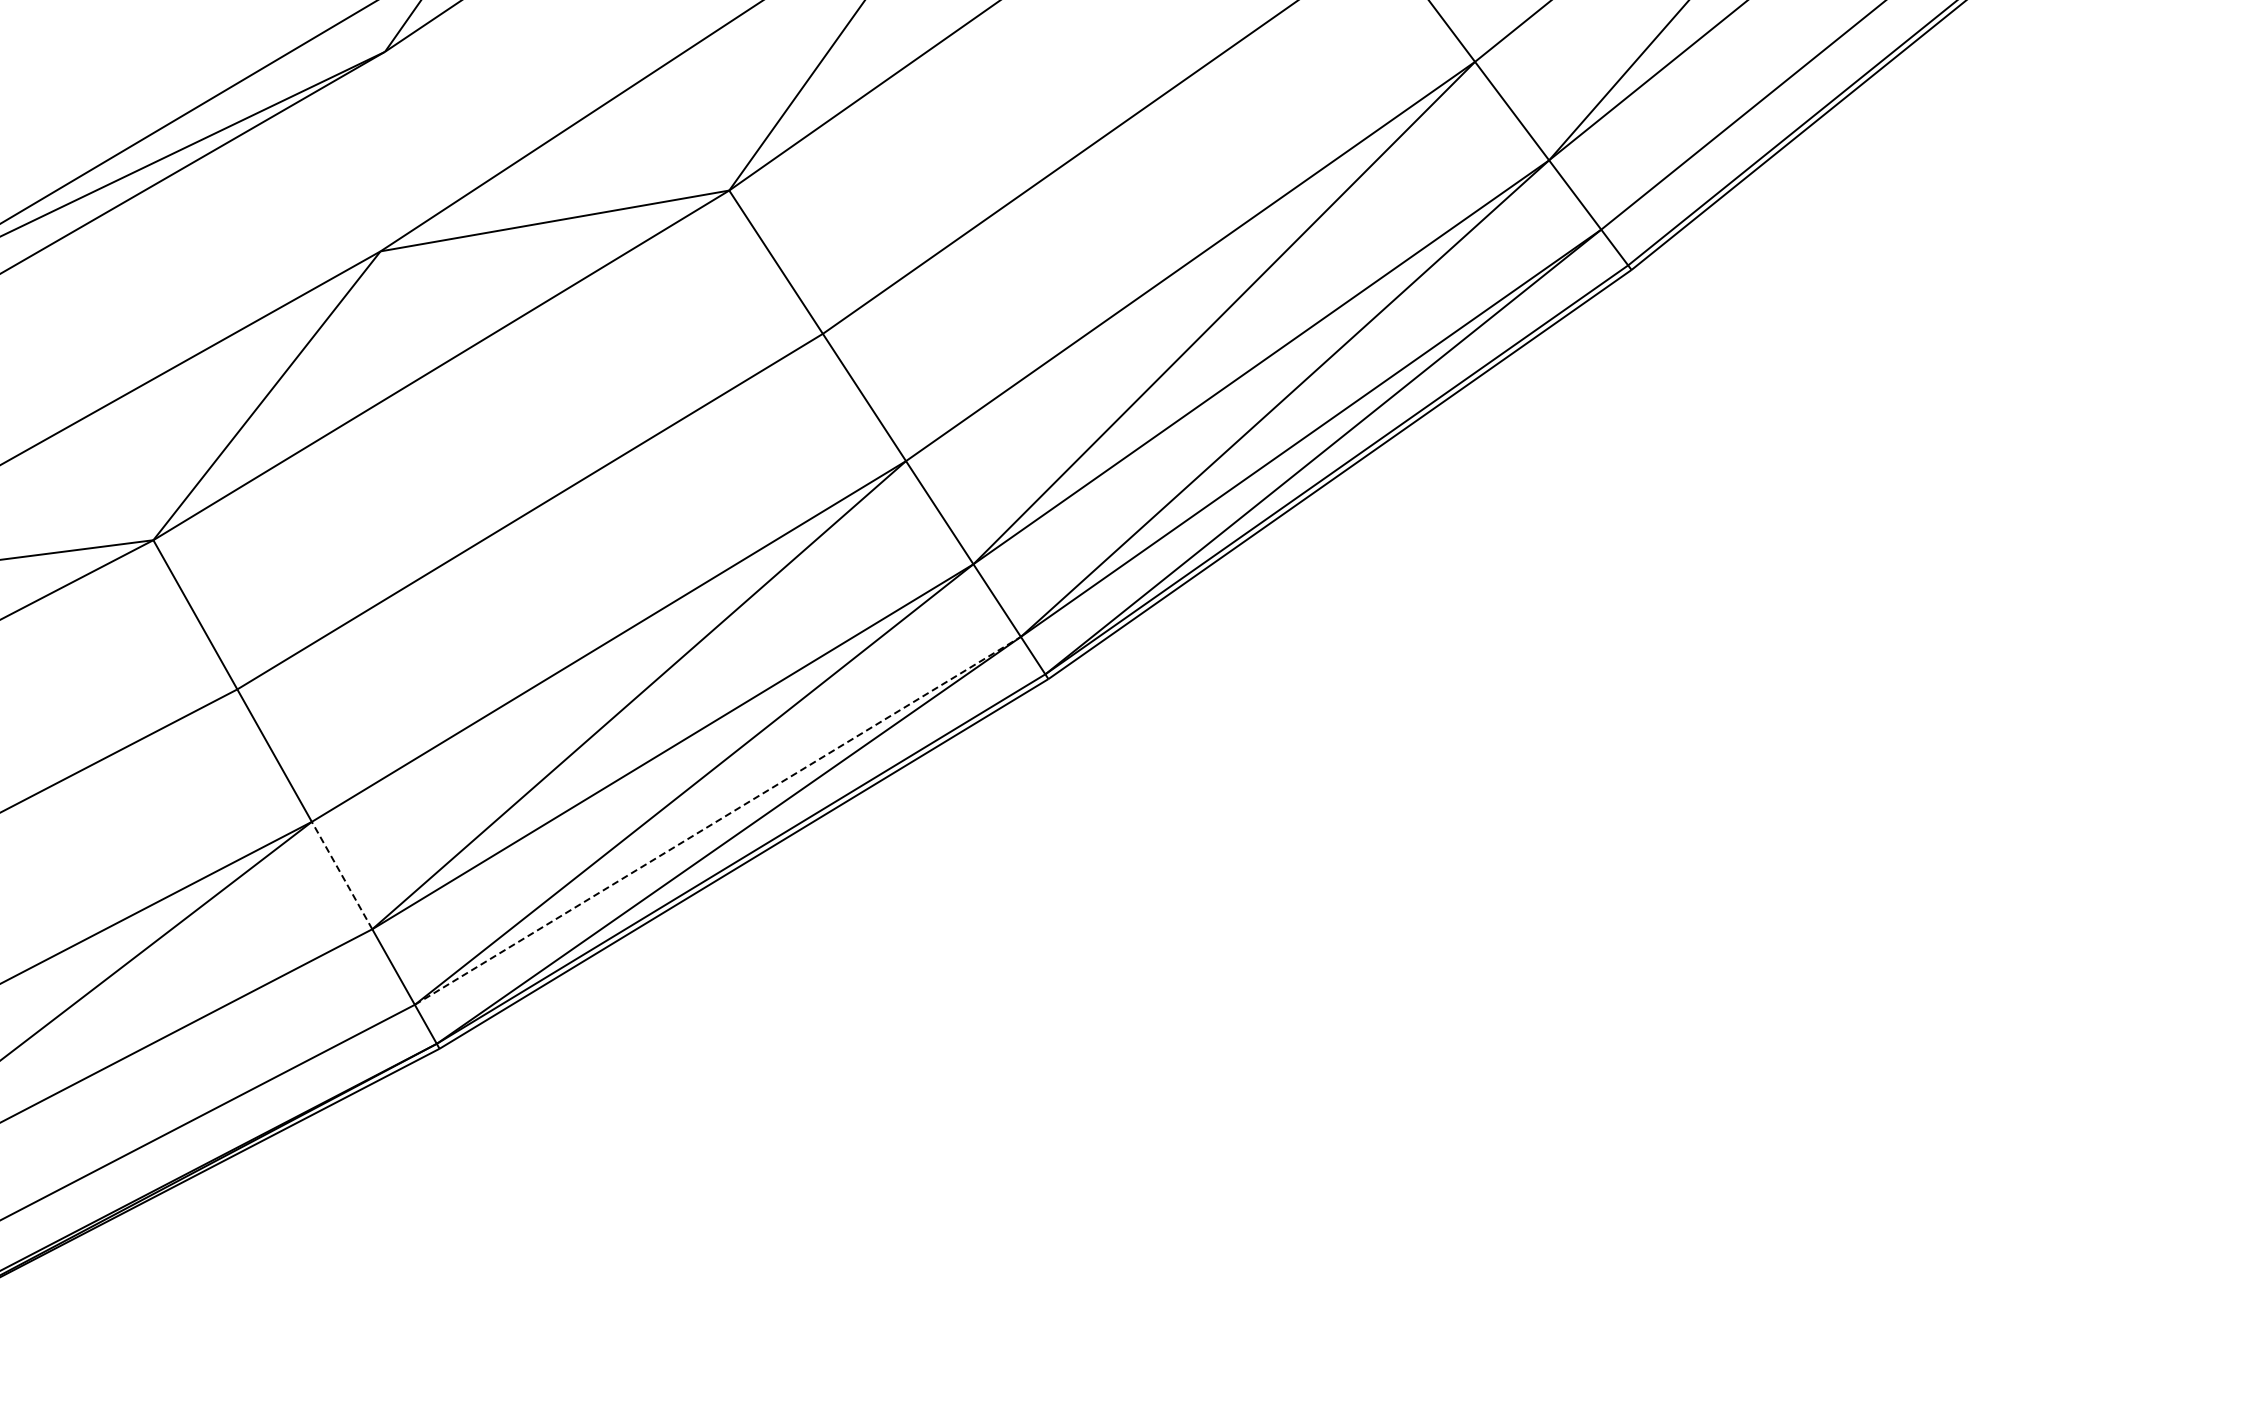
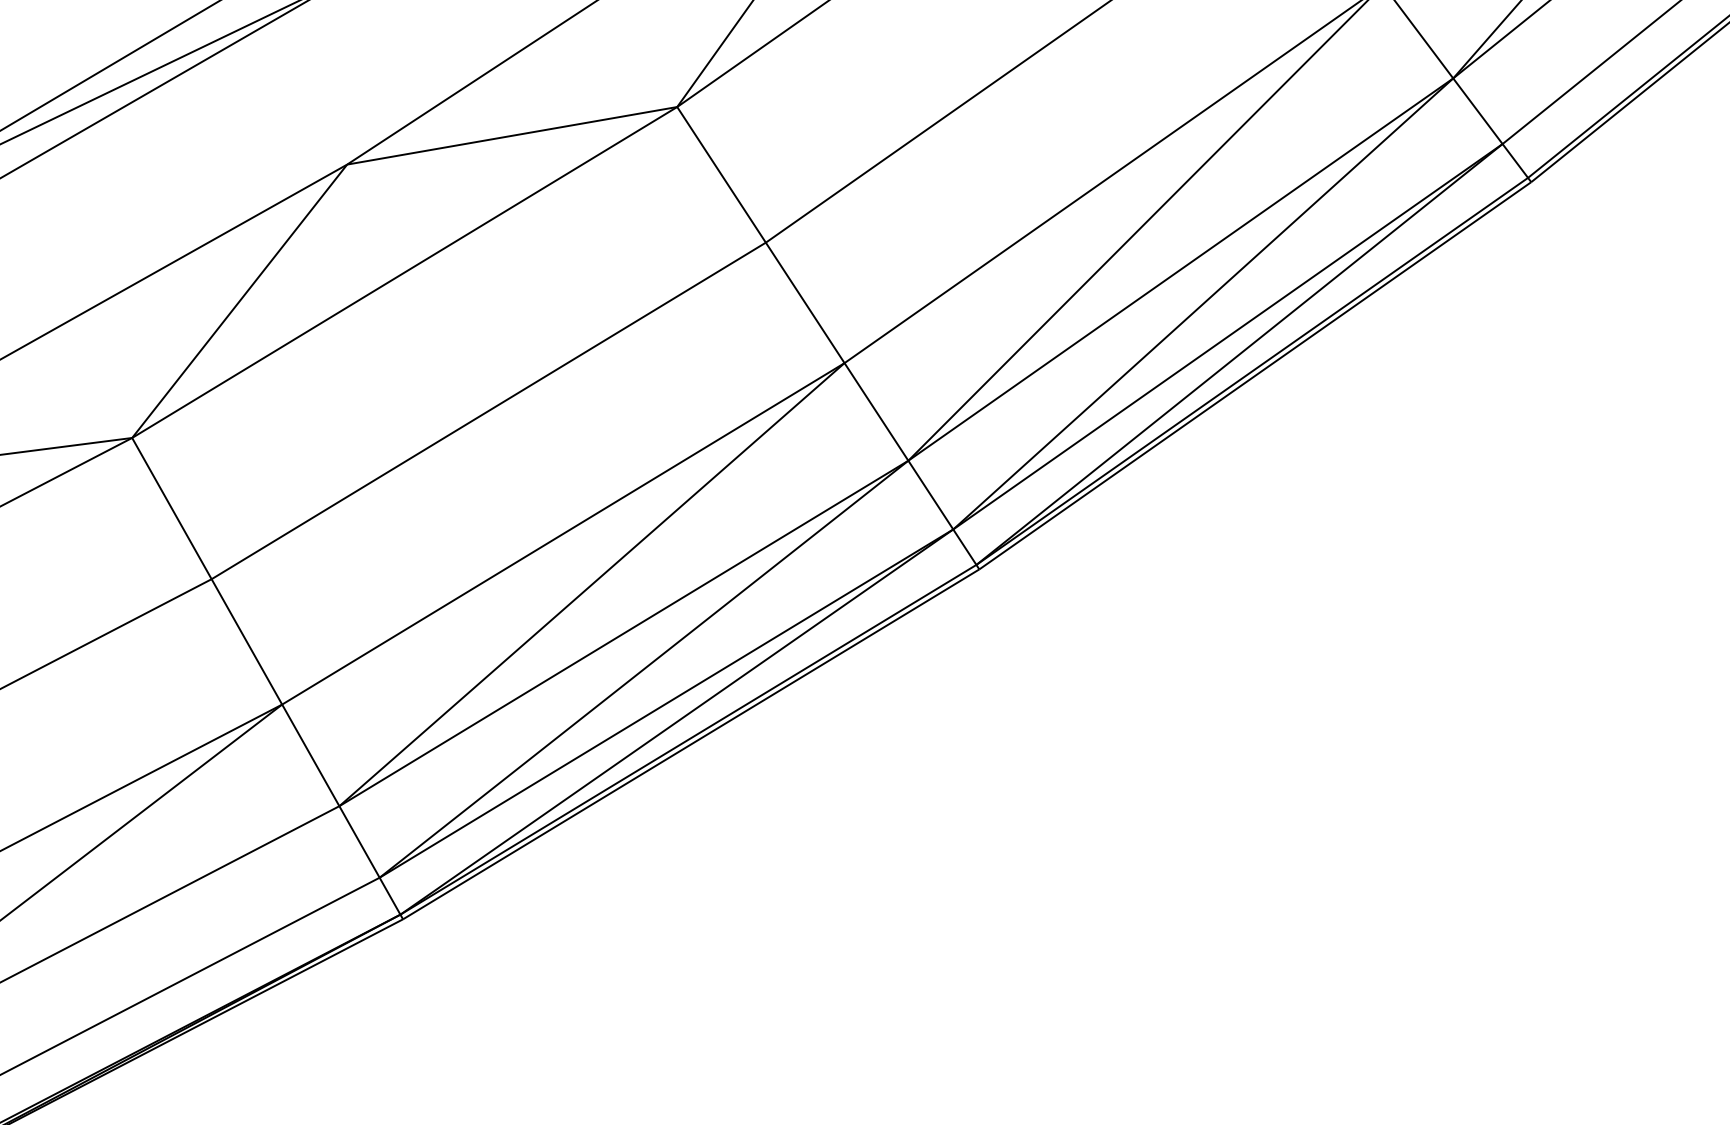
line: (718, 820) -> (667, 703), dashed -> solid
line: (342, 875) -> (311, 755), dashed -> solid

